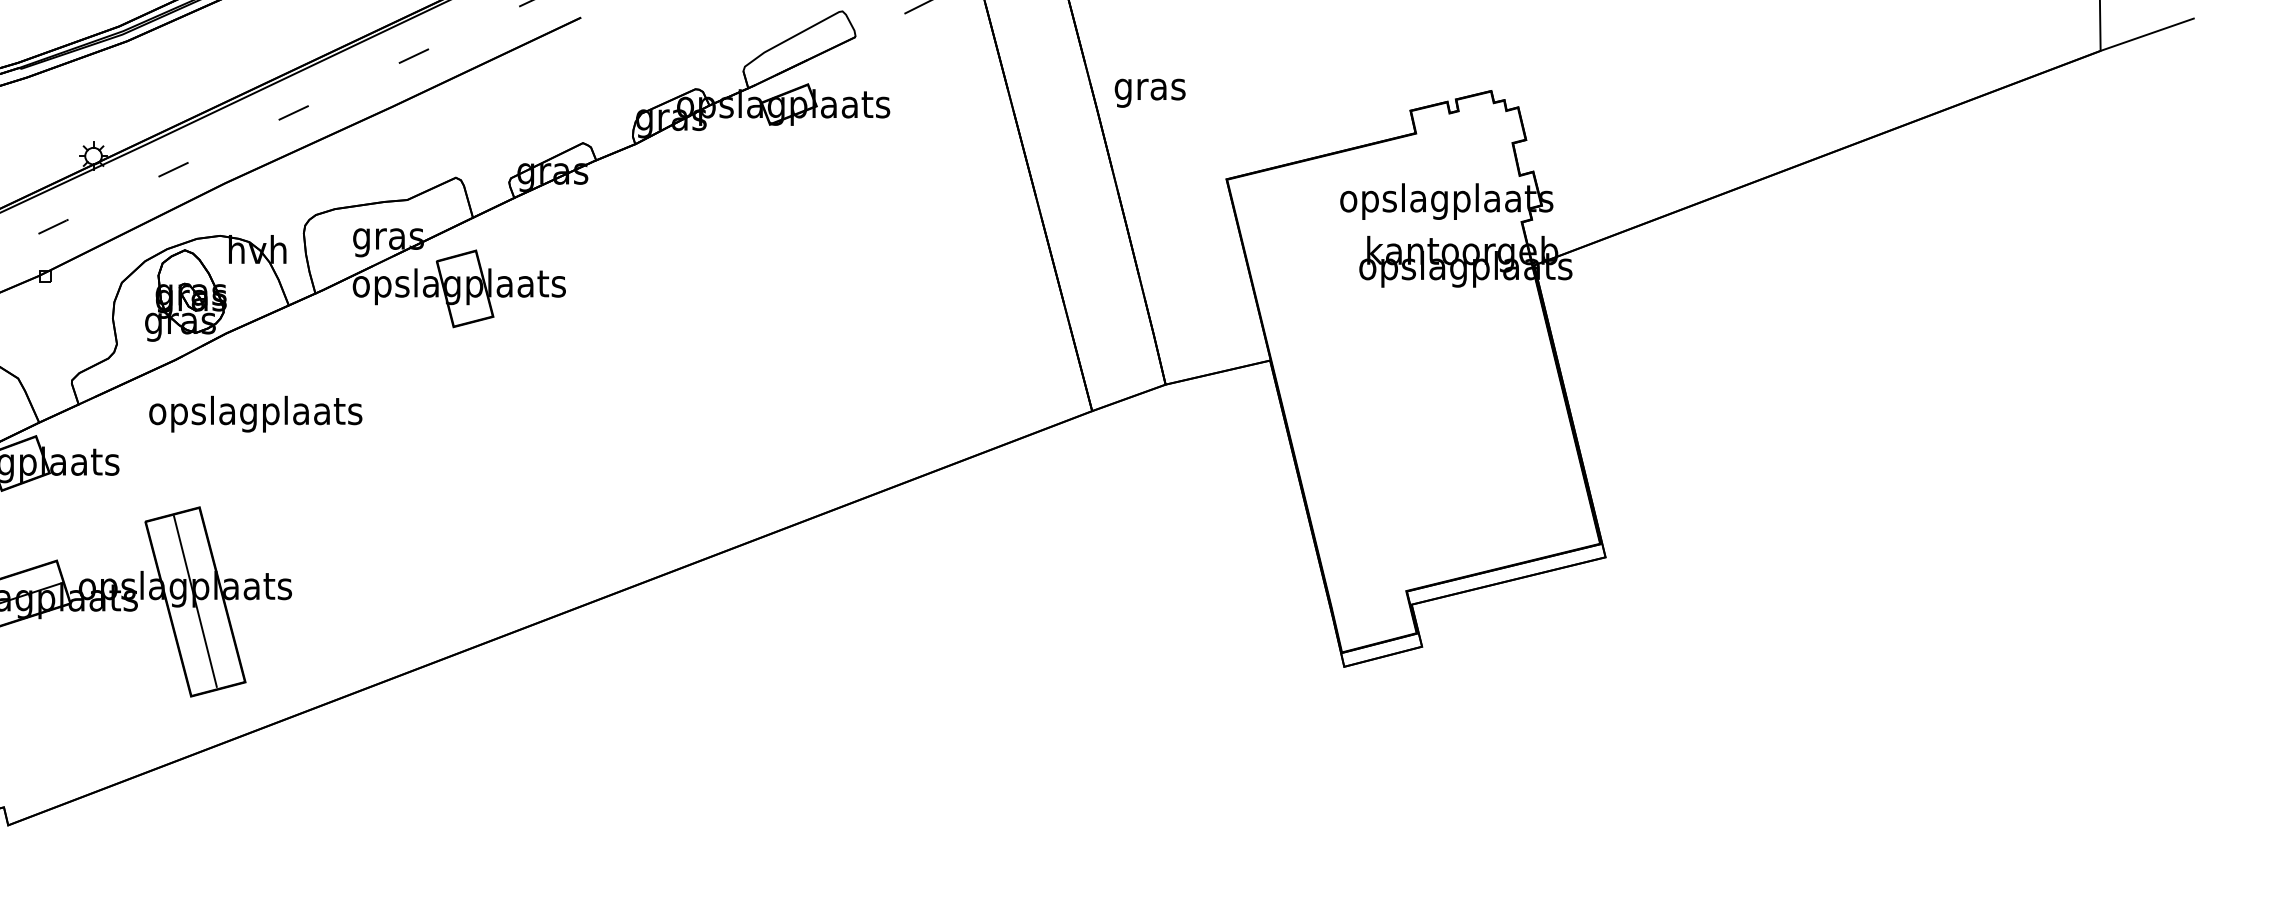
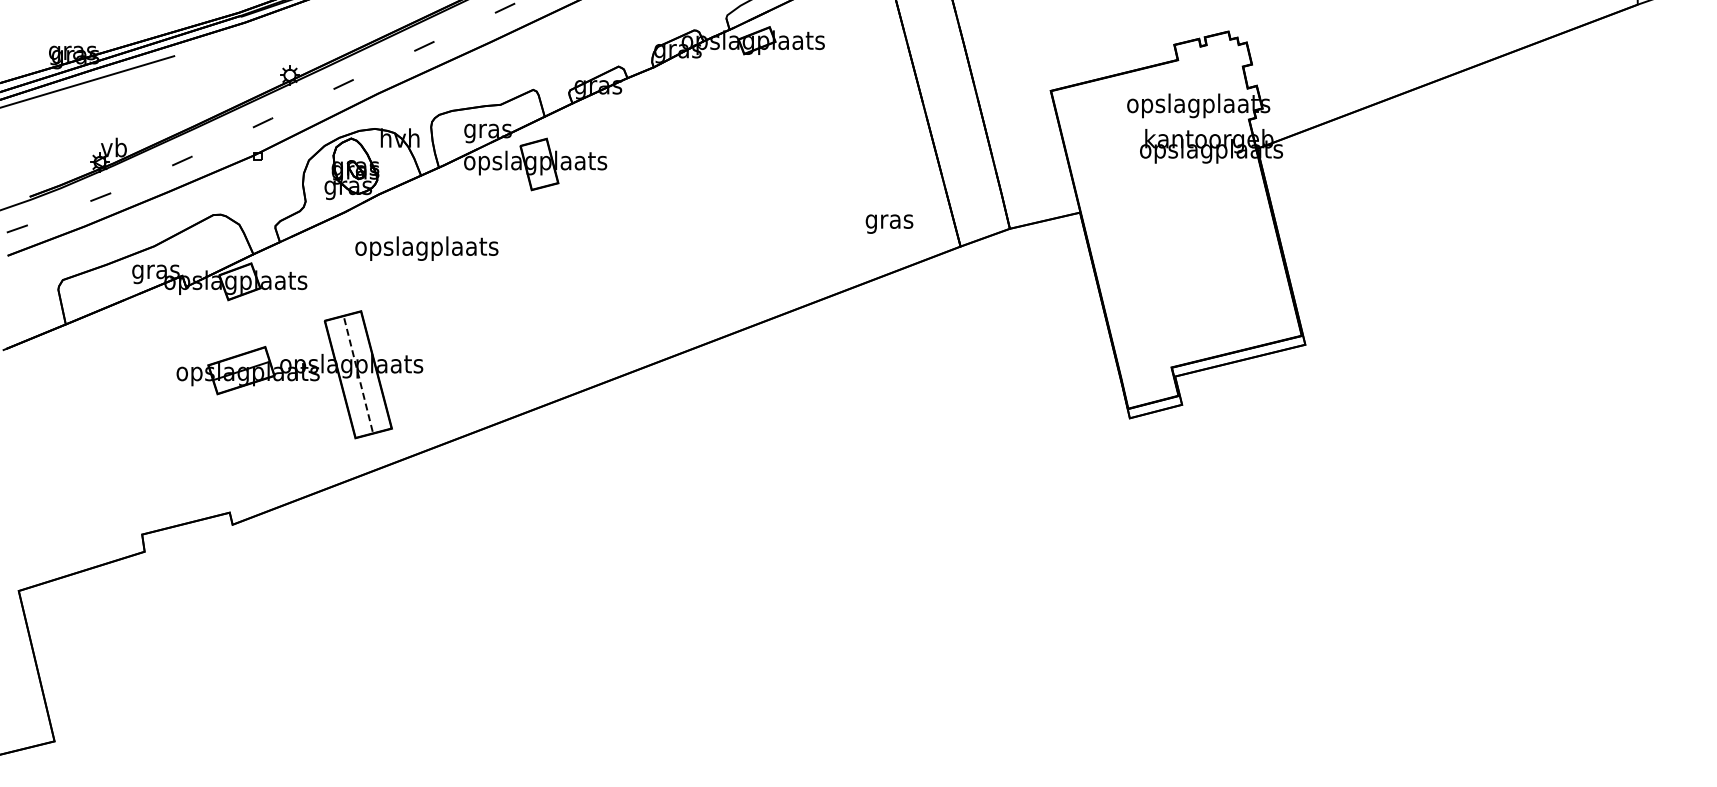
text: (1150, 92) -> (889, 223), moved
text: (255, 413) -> (426, 248), moved
line: (195, 600) -> (358, 373), solid -> dashed

